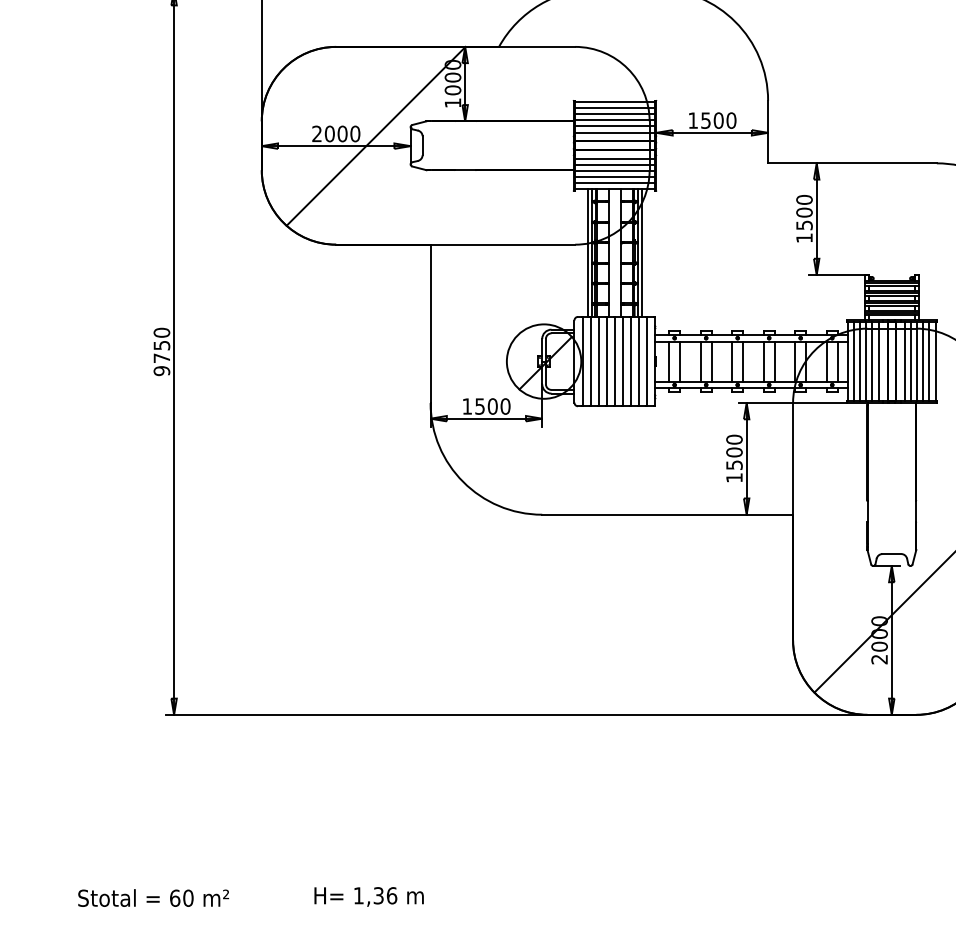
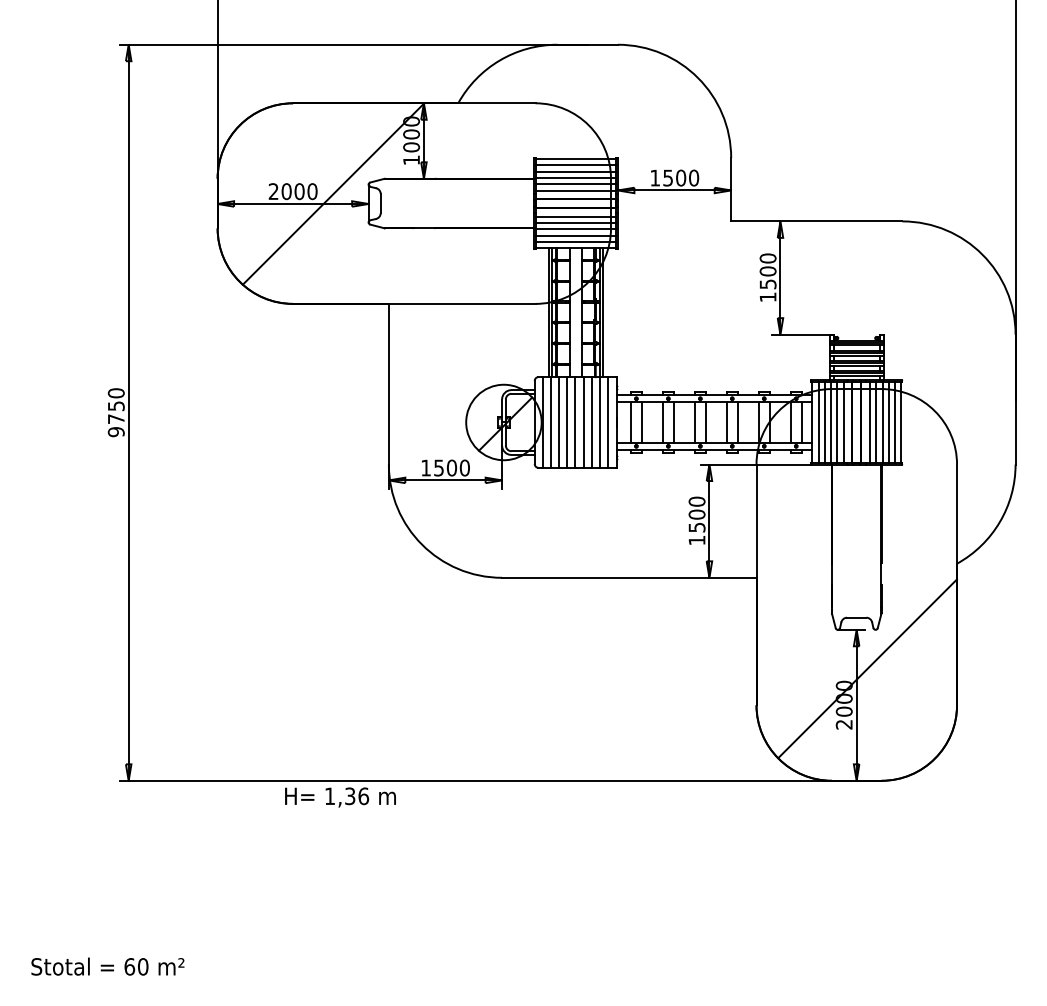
text: (369, 896) -> (340, 797), moved

